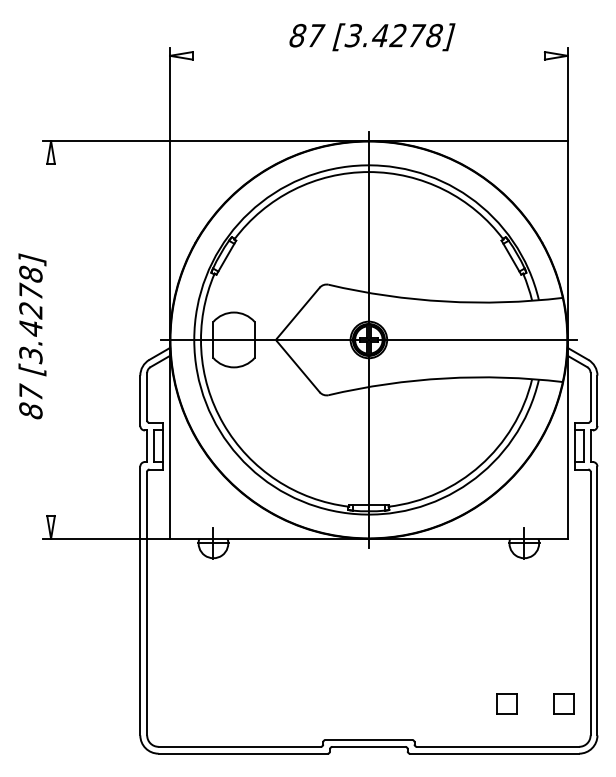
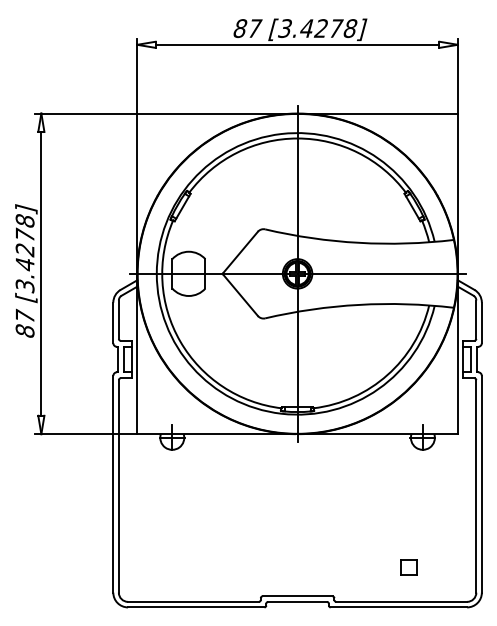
line: (368, 55) -> (297, 44), added
line: (51, 339) -> (41, 273), added
part: (563, 703) -> (454, 566), removed

